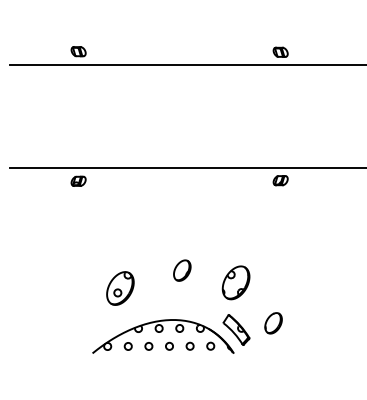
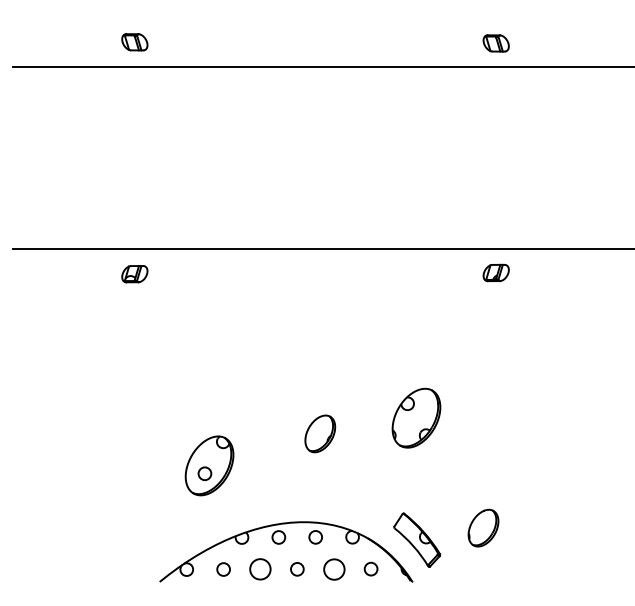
part: (235, 282) -> (415, 417), moved
circle: (189, 345) -> (333, 567), size x1.6
circle: (148, 346) -> (259, 569), size x1.6

